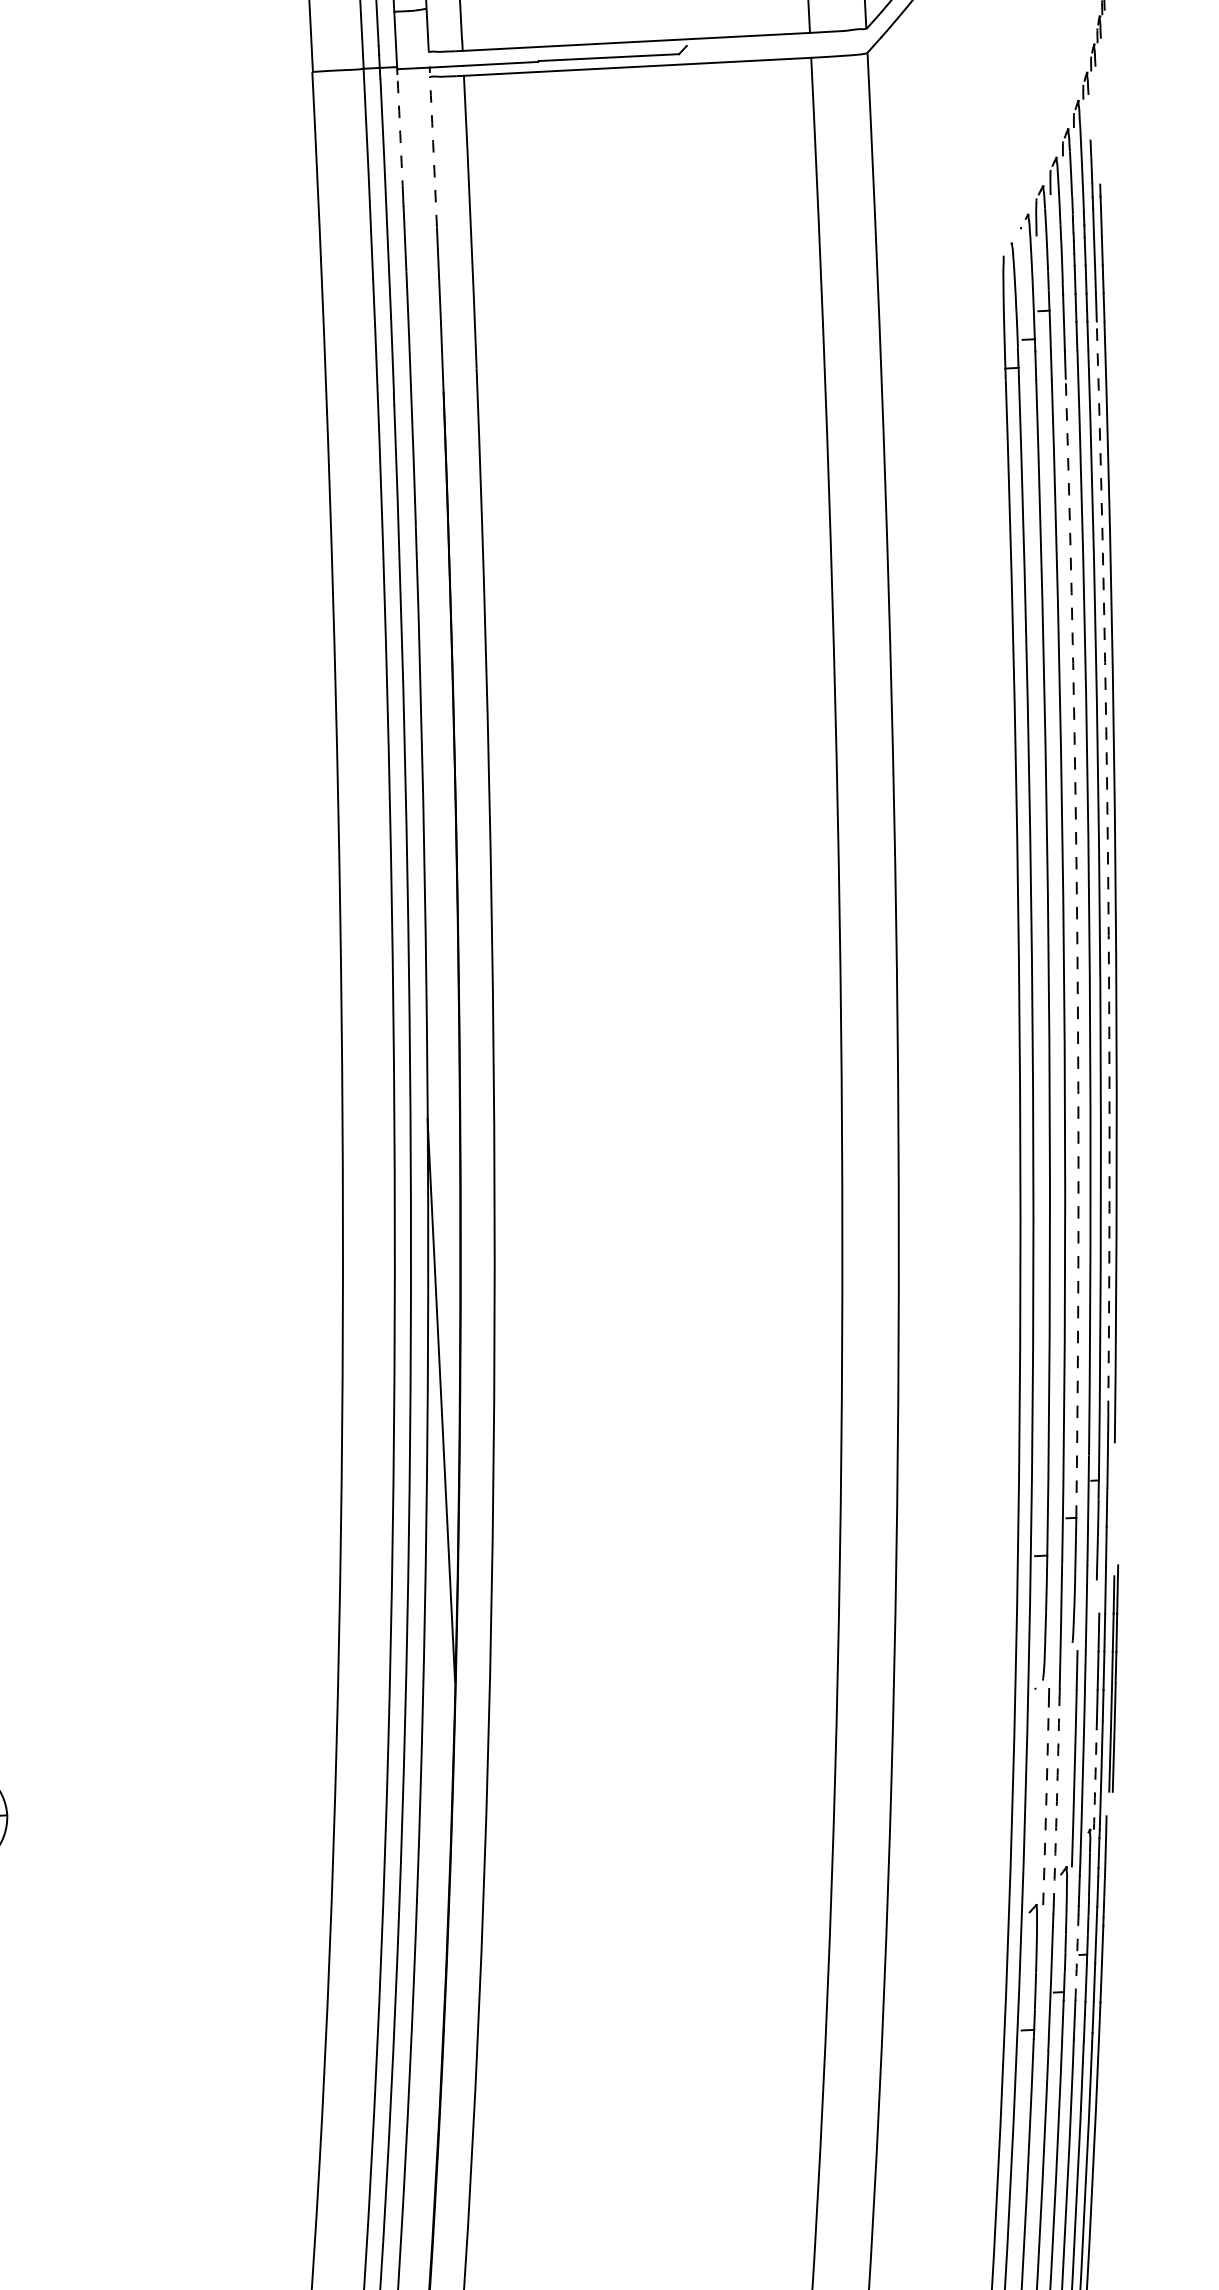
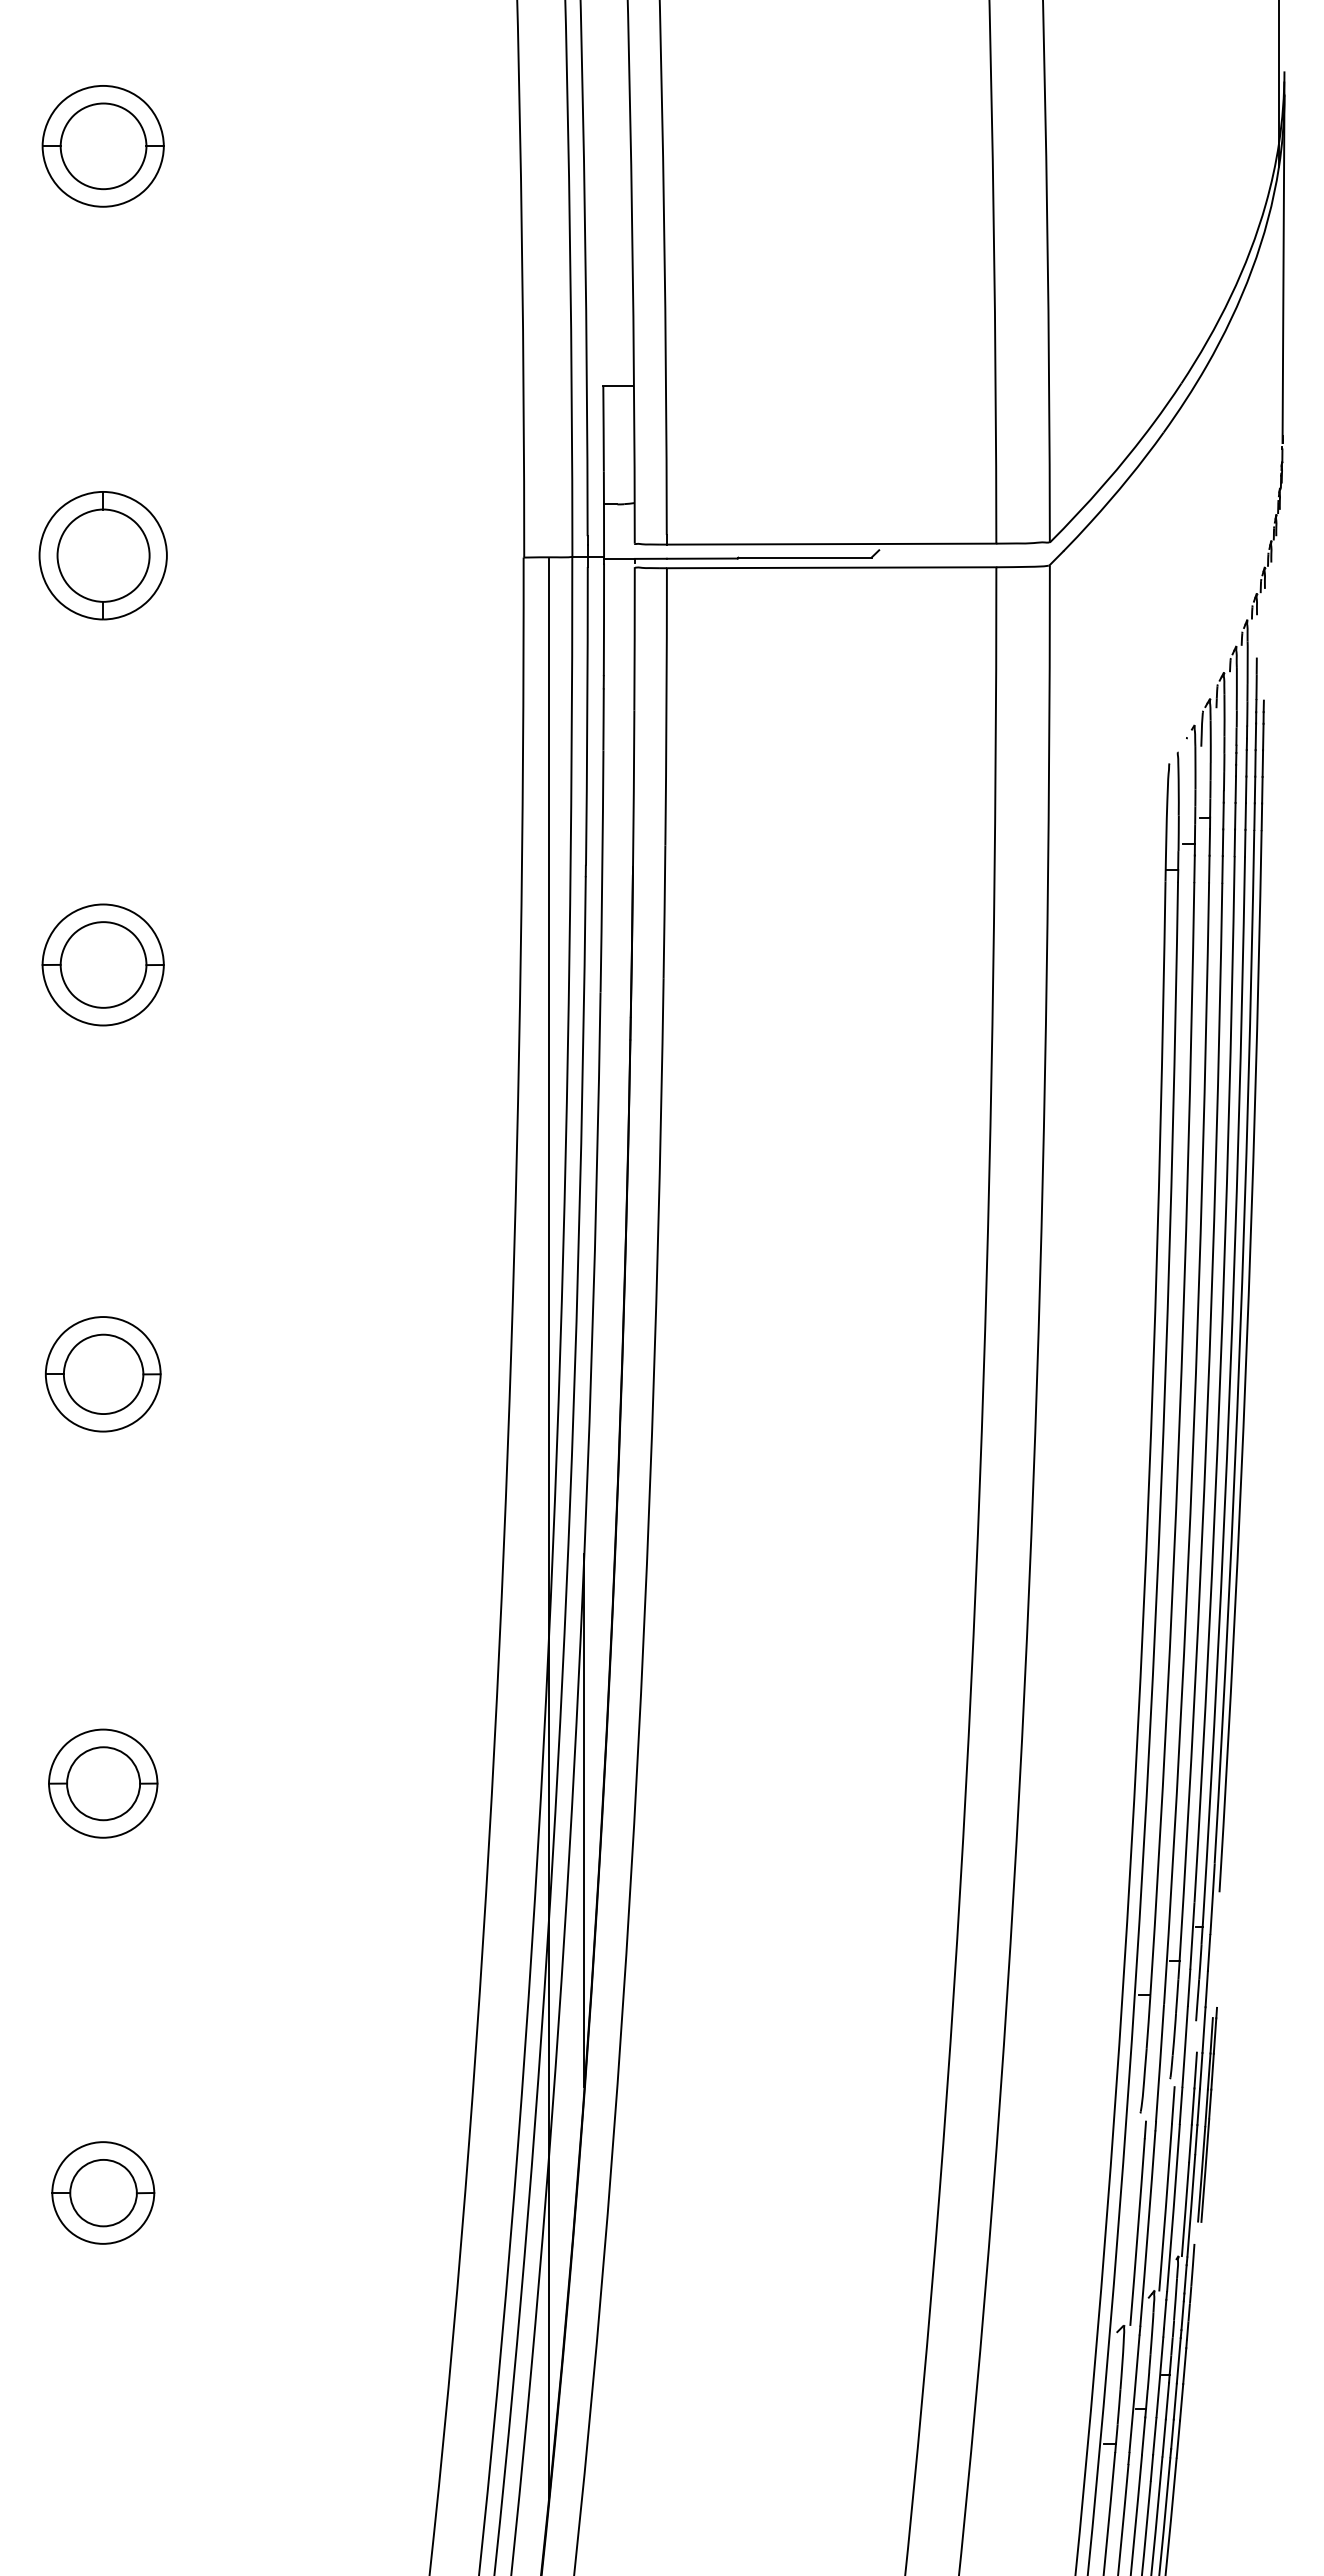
arc: (400, 133) -> (604, 619), dashed -> solid
arc: (433, 151) -> (634, 638), dashed -> solid
arc: (1107, 866) -> (1239, 1346), dashed -> solid
arc: (1077, 948) -> (1207, 1422), dashed -> solid
line: (388, 1093) -> (548, 1527), added
arc: (1095, 1779) -> (1185, 2209), dashed -> solid
arc: (1057, 1801) -> (1148, 2228), dashed -> solid
arc: (1045, 1806) -> (1137, 2232), dashed -> solid
arc: (1076, 1958) -> (1159, 2377), dashed -> solid

